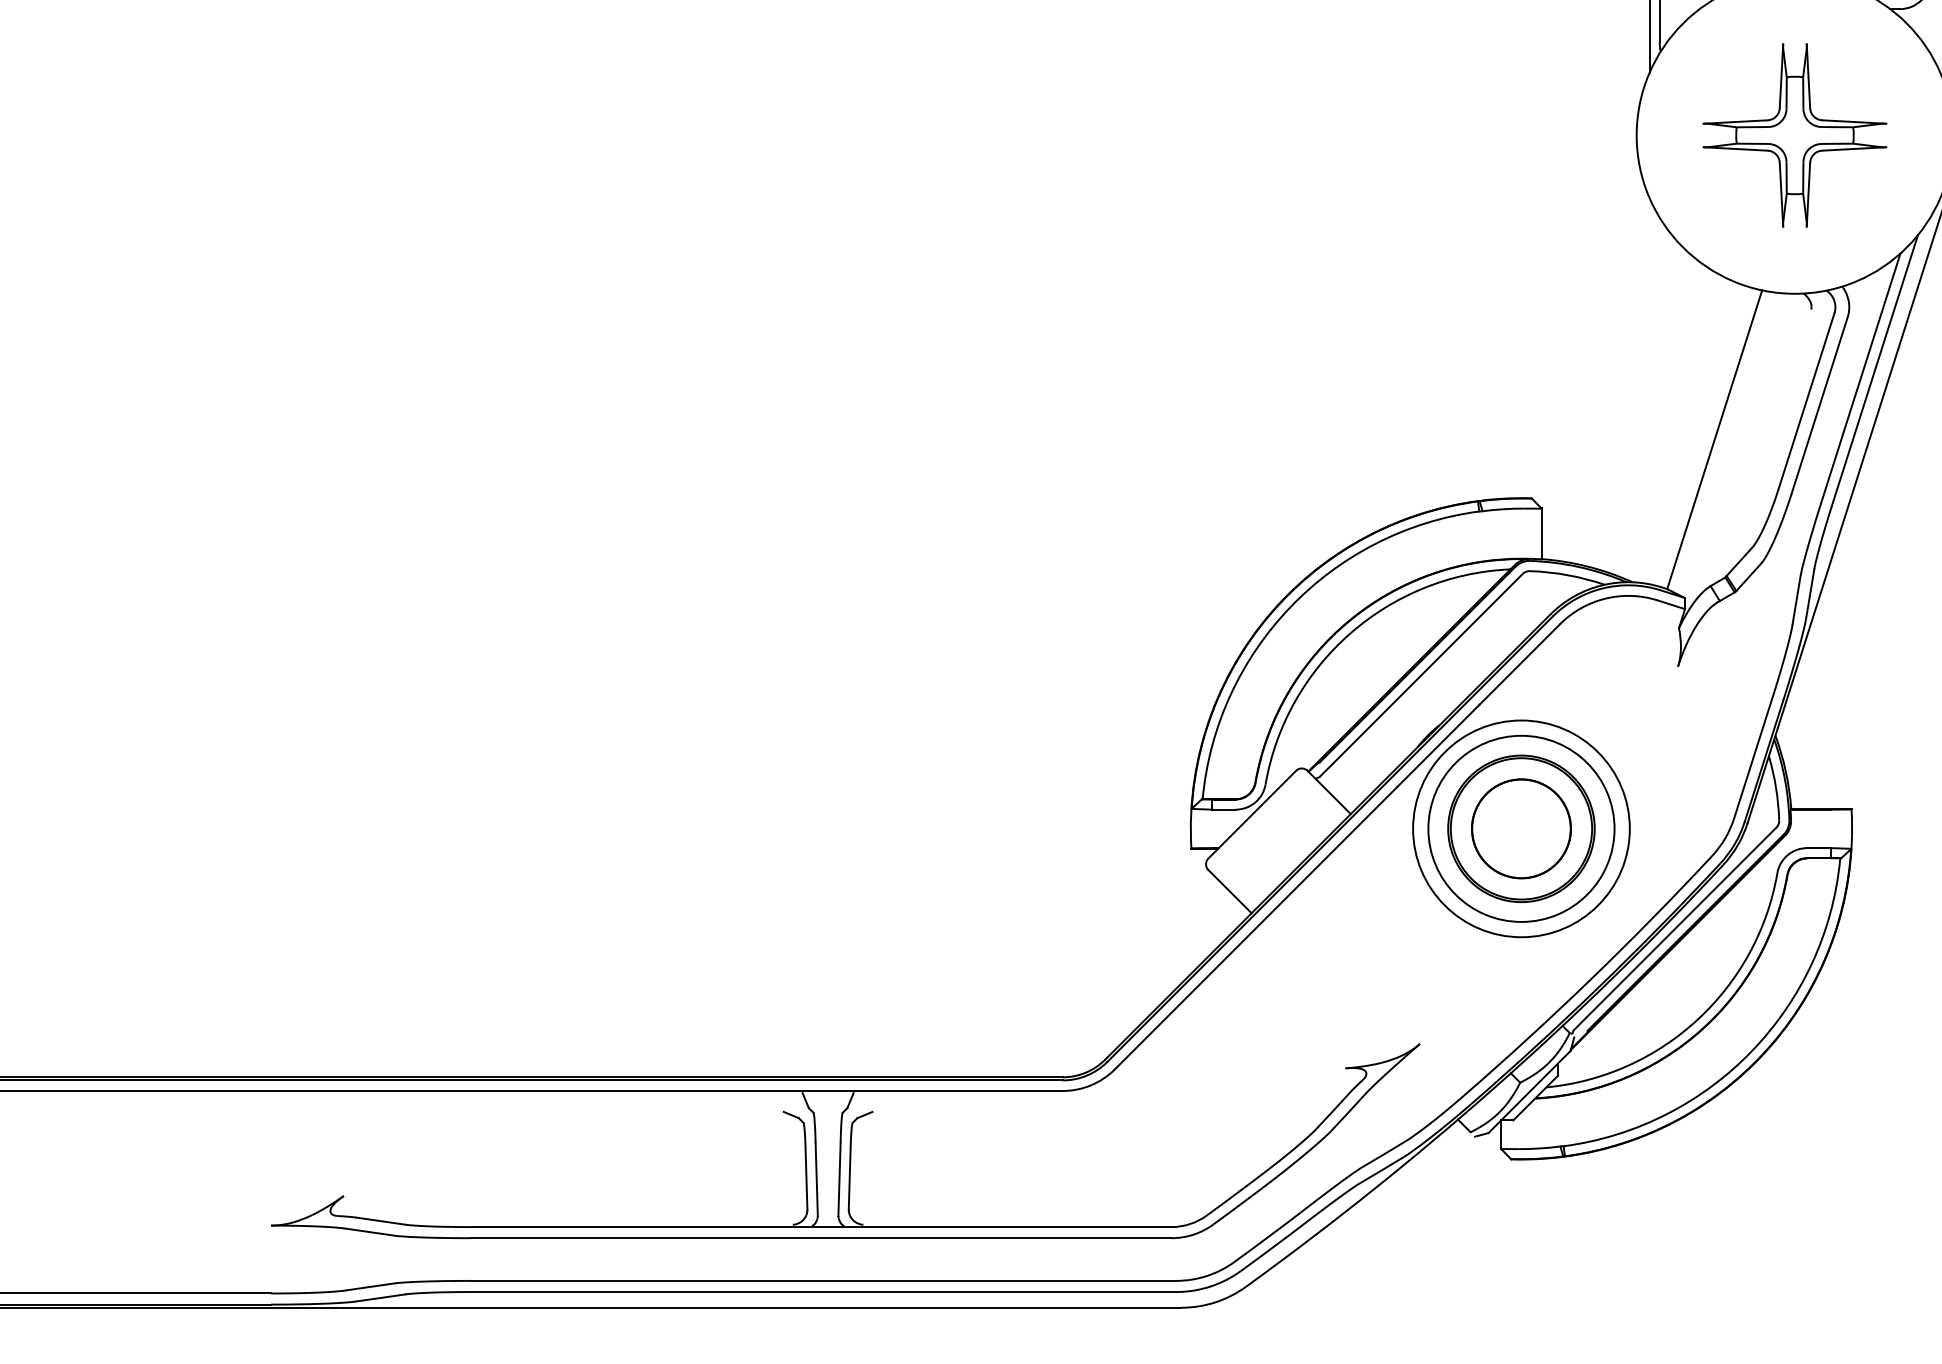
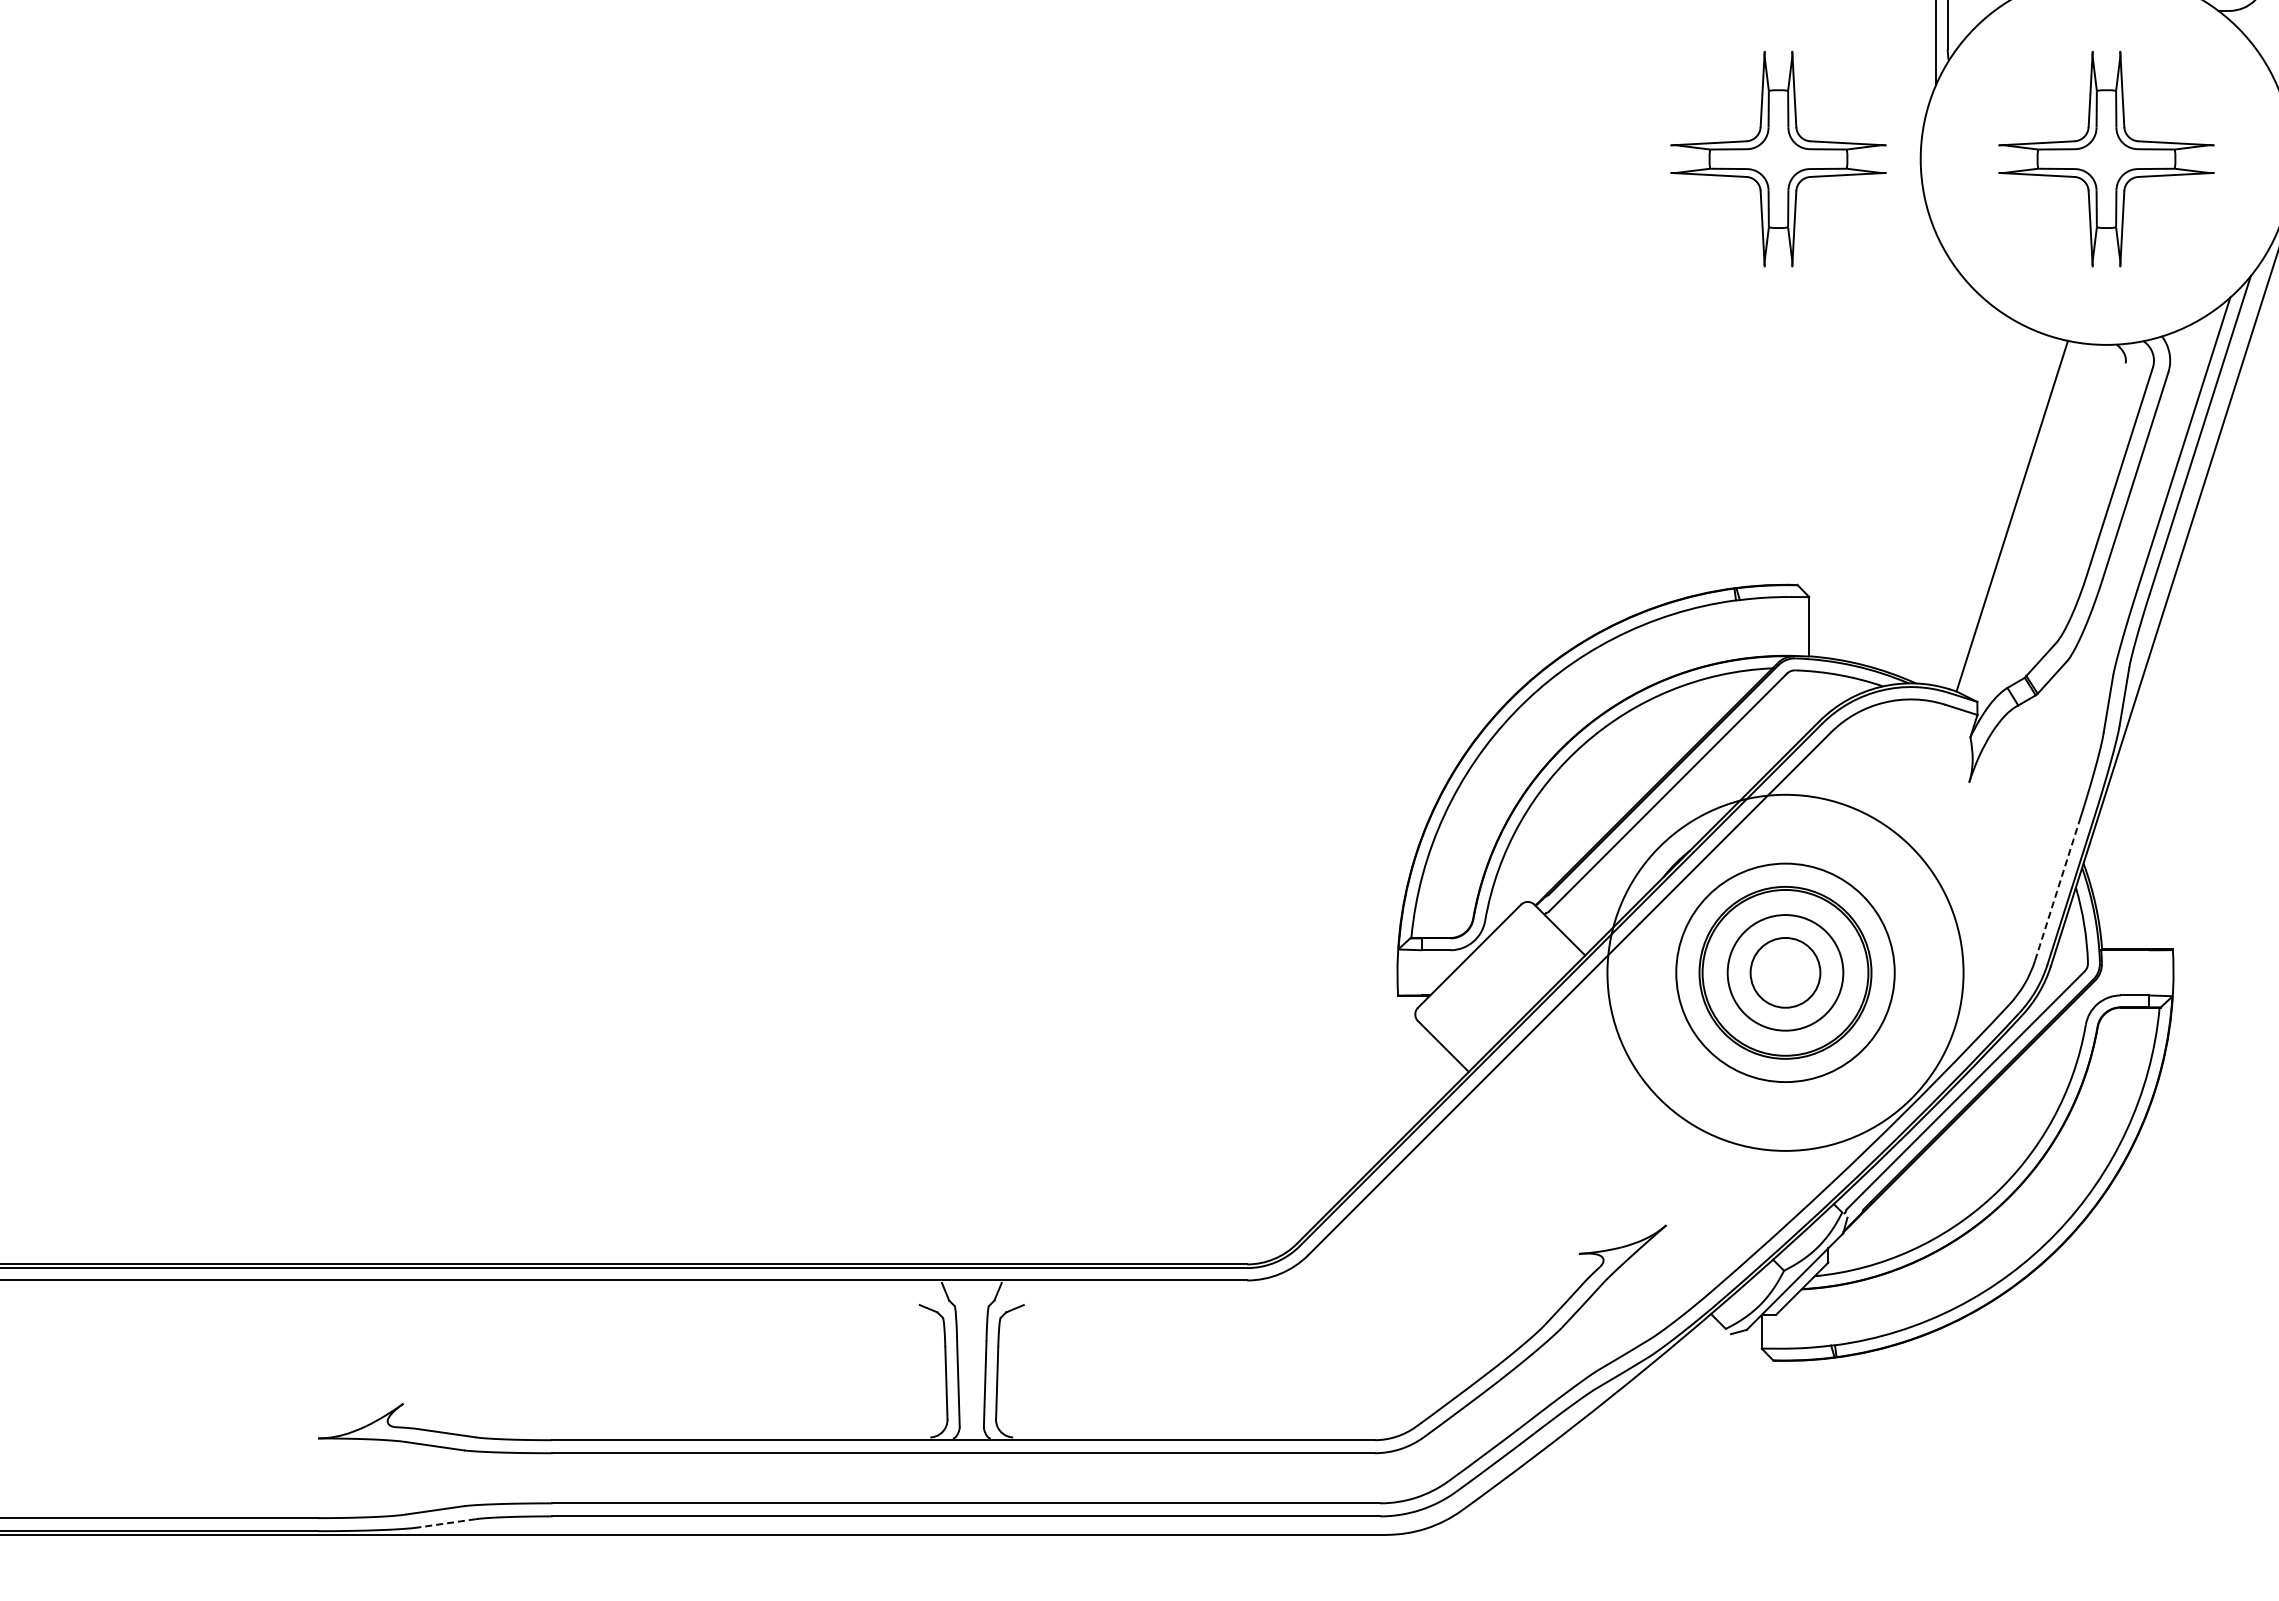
part: (1515, 135) -> (1778, 159), added
line: (1753, 757) -> (2057, 889), solid -> dashed
circle: (1521, 828) -> (1785, 972), size x0.6
circle: (1521, 828) -> (1785, 972), size x1.4
line: (380, 1298) -> (446, 1523), solid -> dashed

